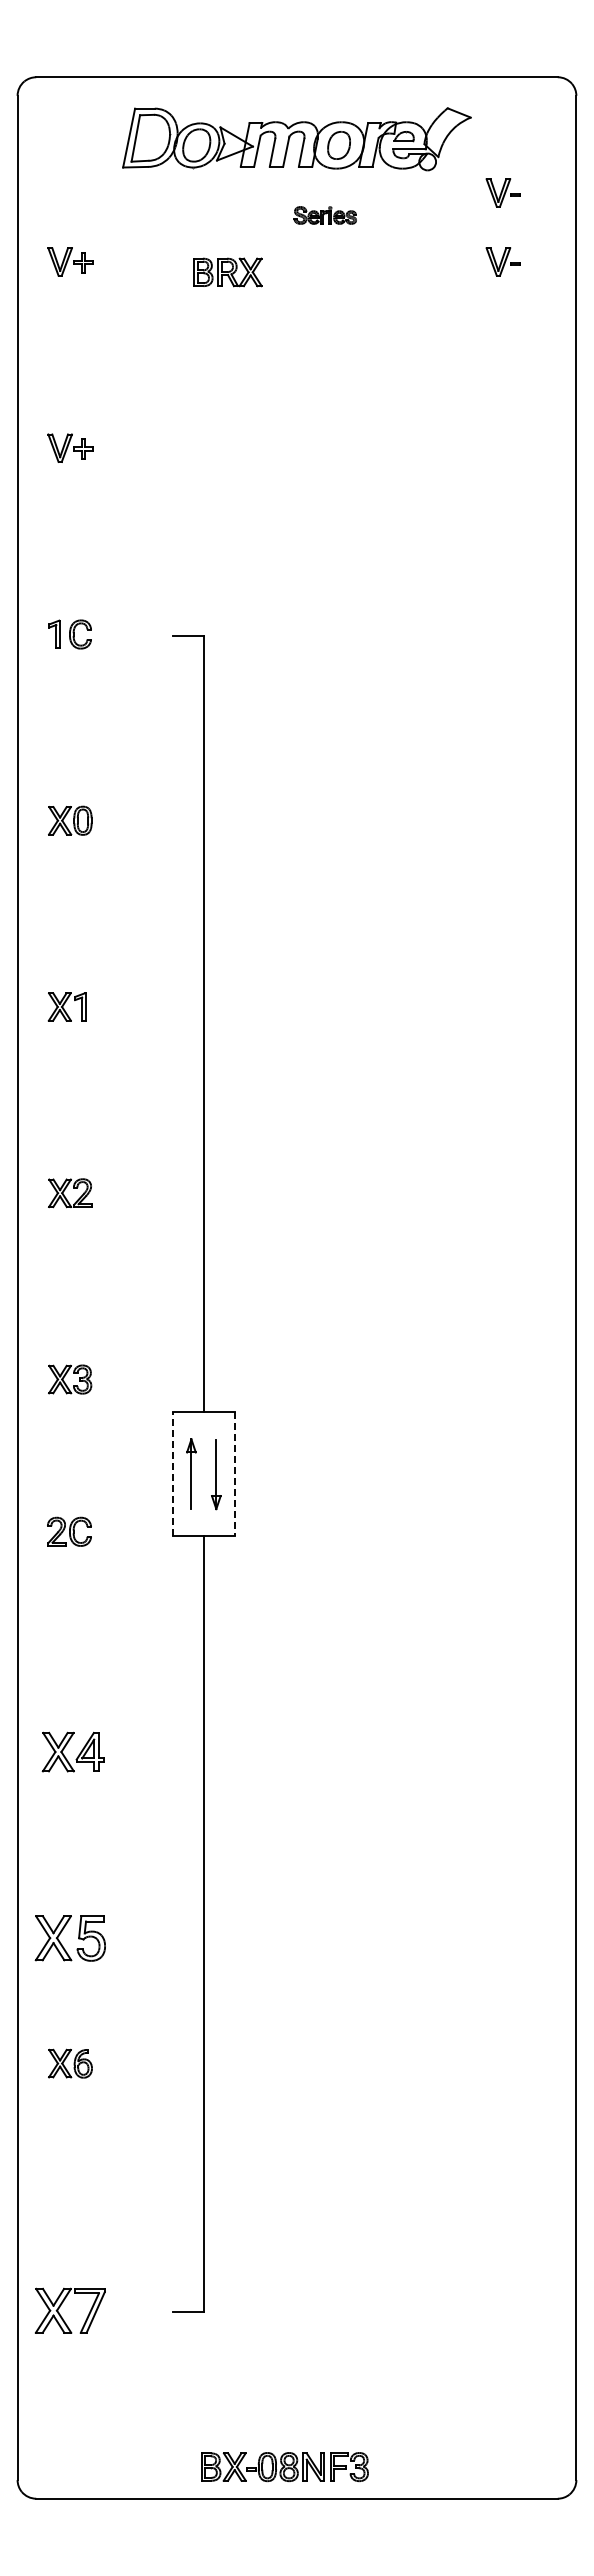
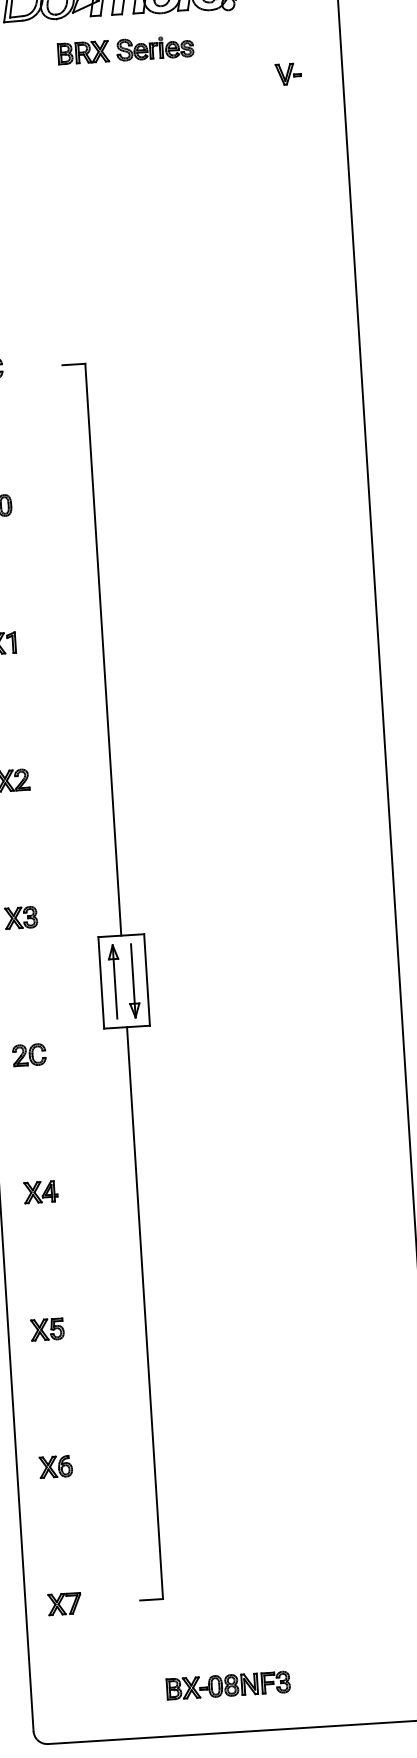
part: (502, 192) -> (284, 23), removed
part: (325, 215) -> (155, 48), size x1.67
part: (227, 272) -> (83, 52), moved
line: (172, 1473) -> (101, 982), dashed -> solid
part: (191, 1473) -> (115, 981), size x1.43
part: (216, 1474) -> (133, 981), size x1.43
line: (234, 1474) -> (146, 980), dashed -> solid
part: (69, 1531) -> (29, 1054), moved
part: (72, 1751) -> (40, 1191), size x0.71
part: (70, 1938) -> (47, 1329), size x0.62
part: (70, 2063) -> (56, 1466), moved
part: (70, 2310) -> (64, 1603), size x0.62
part: (284, 2467) -> (228, 1685), moved

